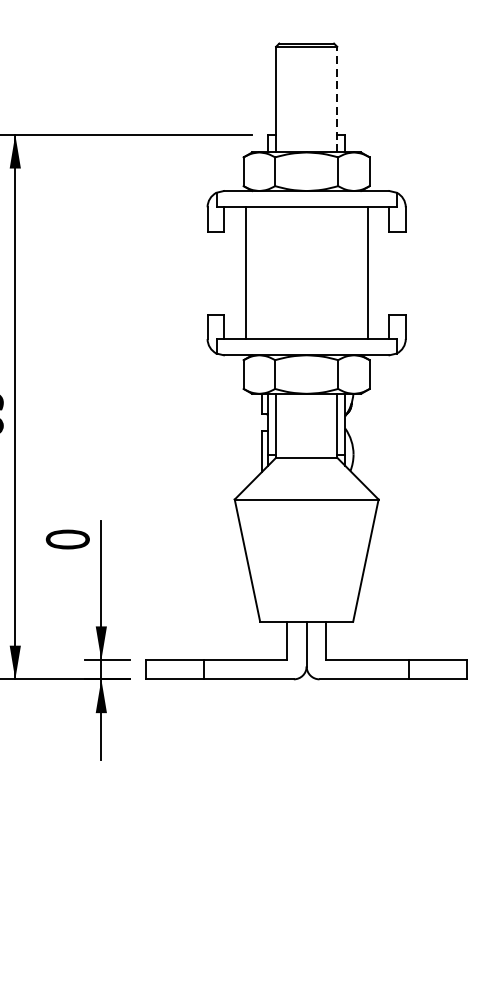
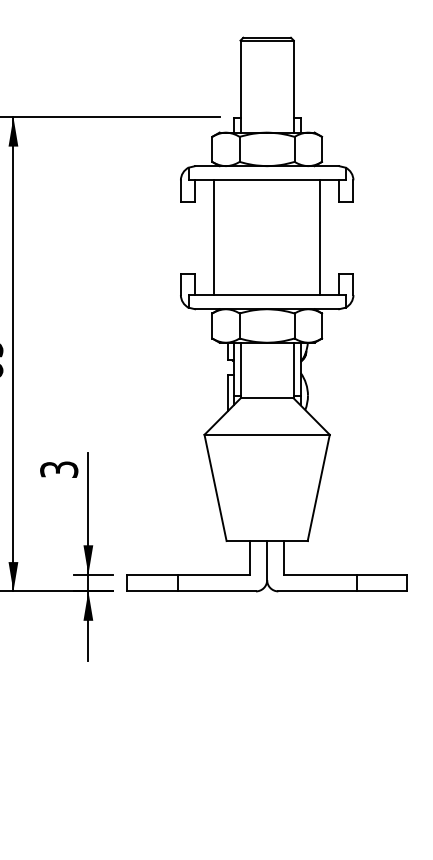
line: (336, 99) -> (293, 86), dashed -> solid
text: (68, 539) -> (59, 469), 0 -> 3

